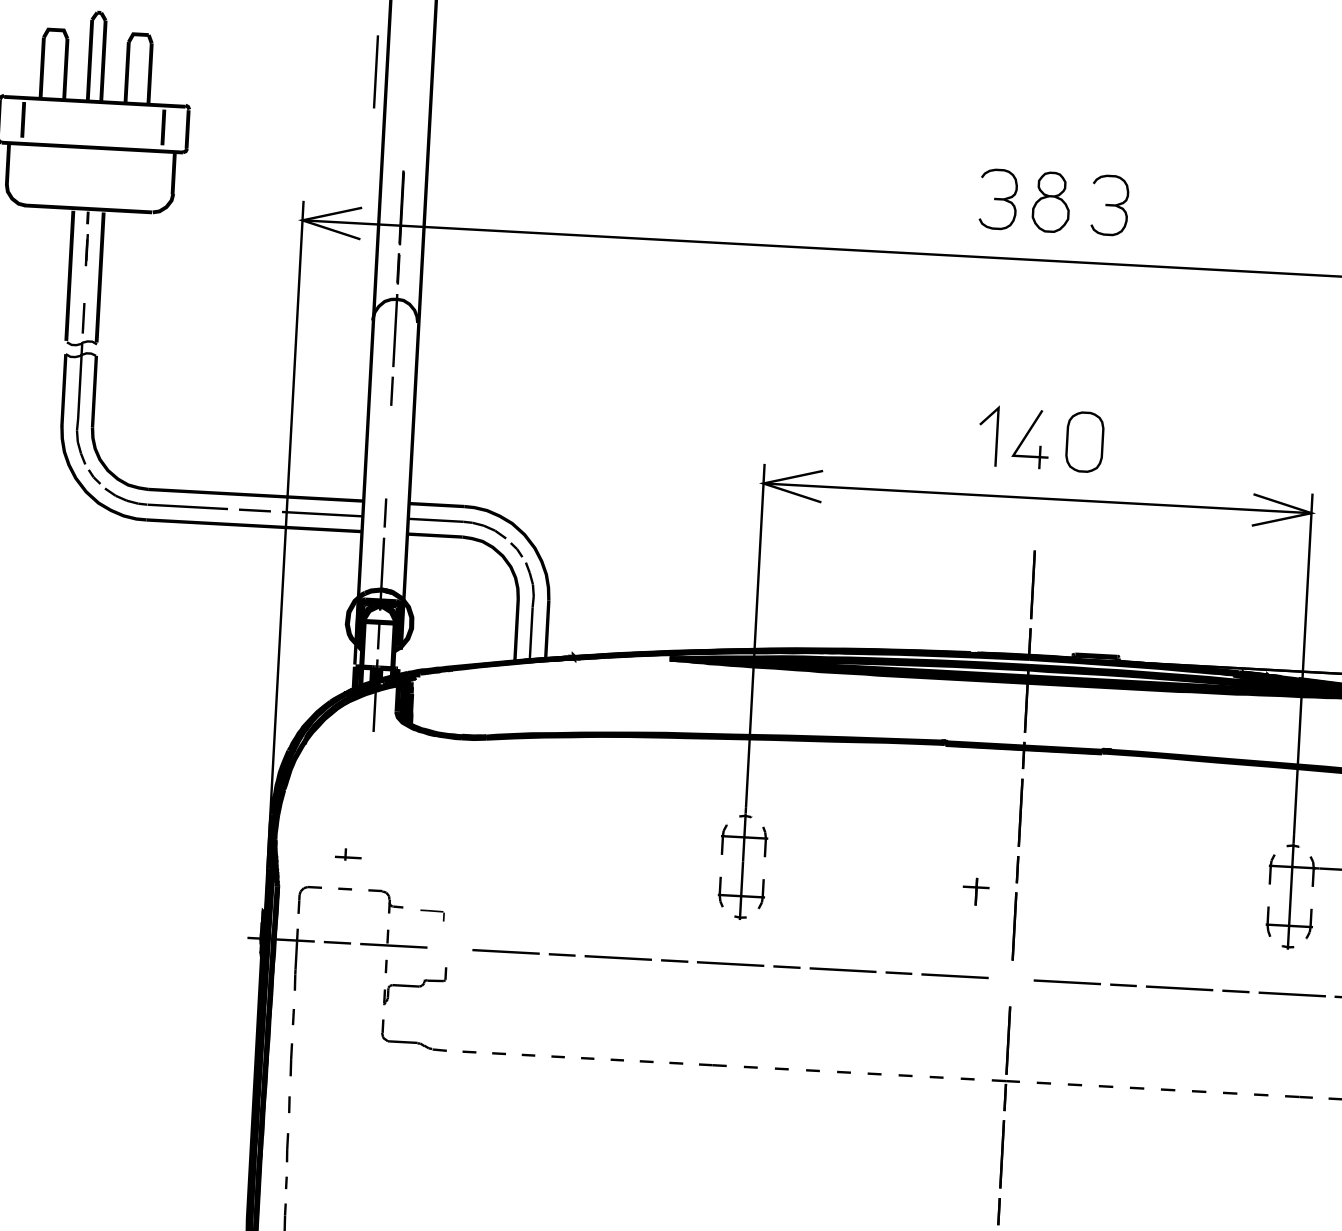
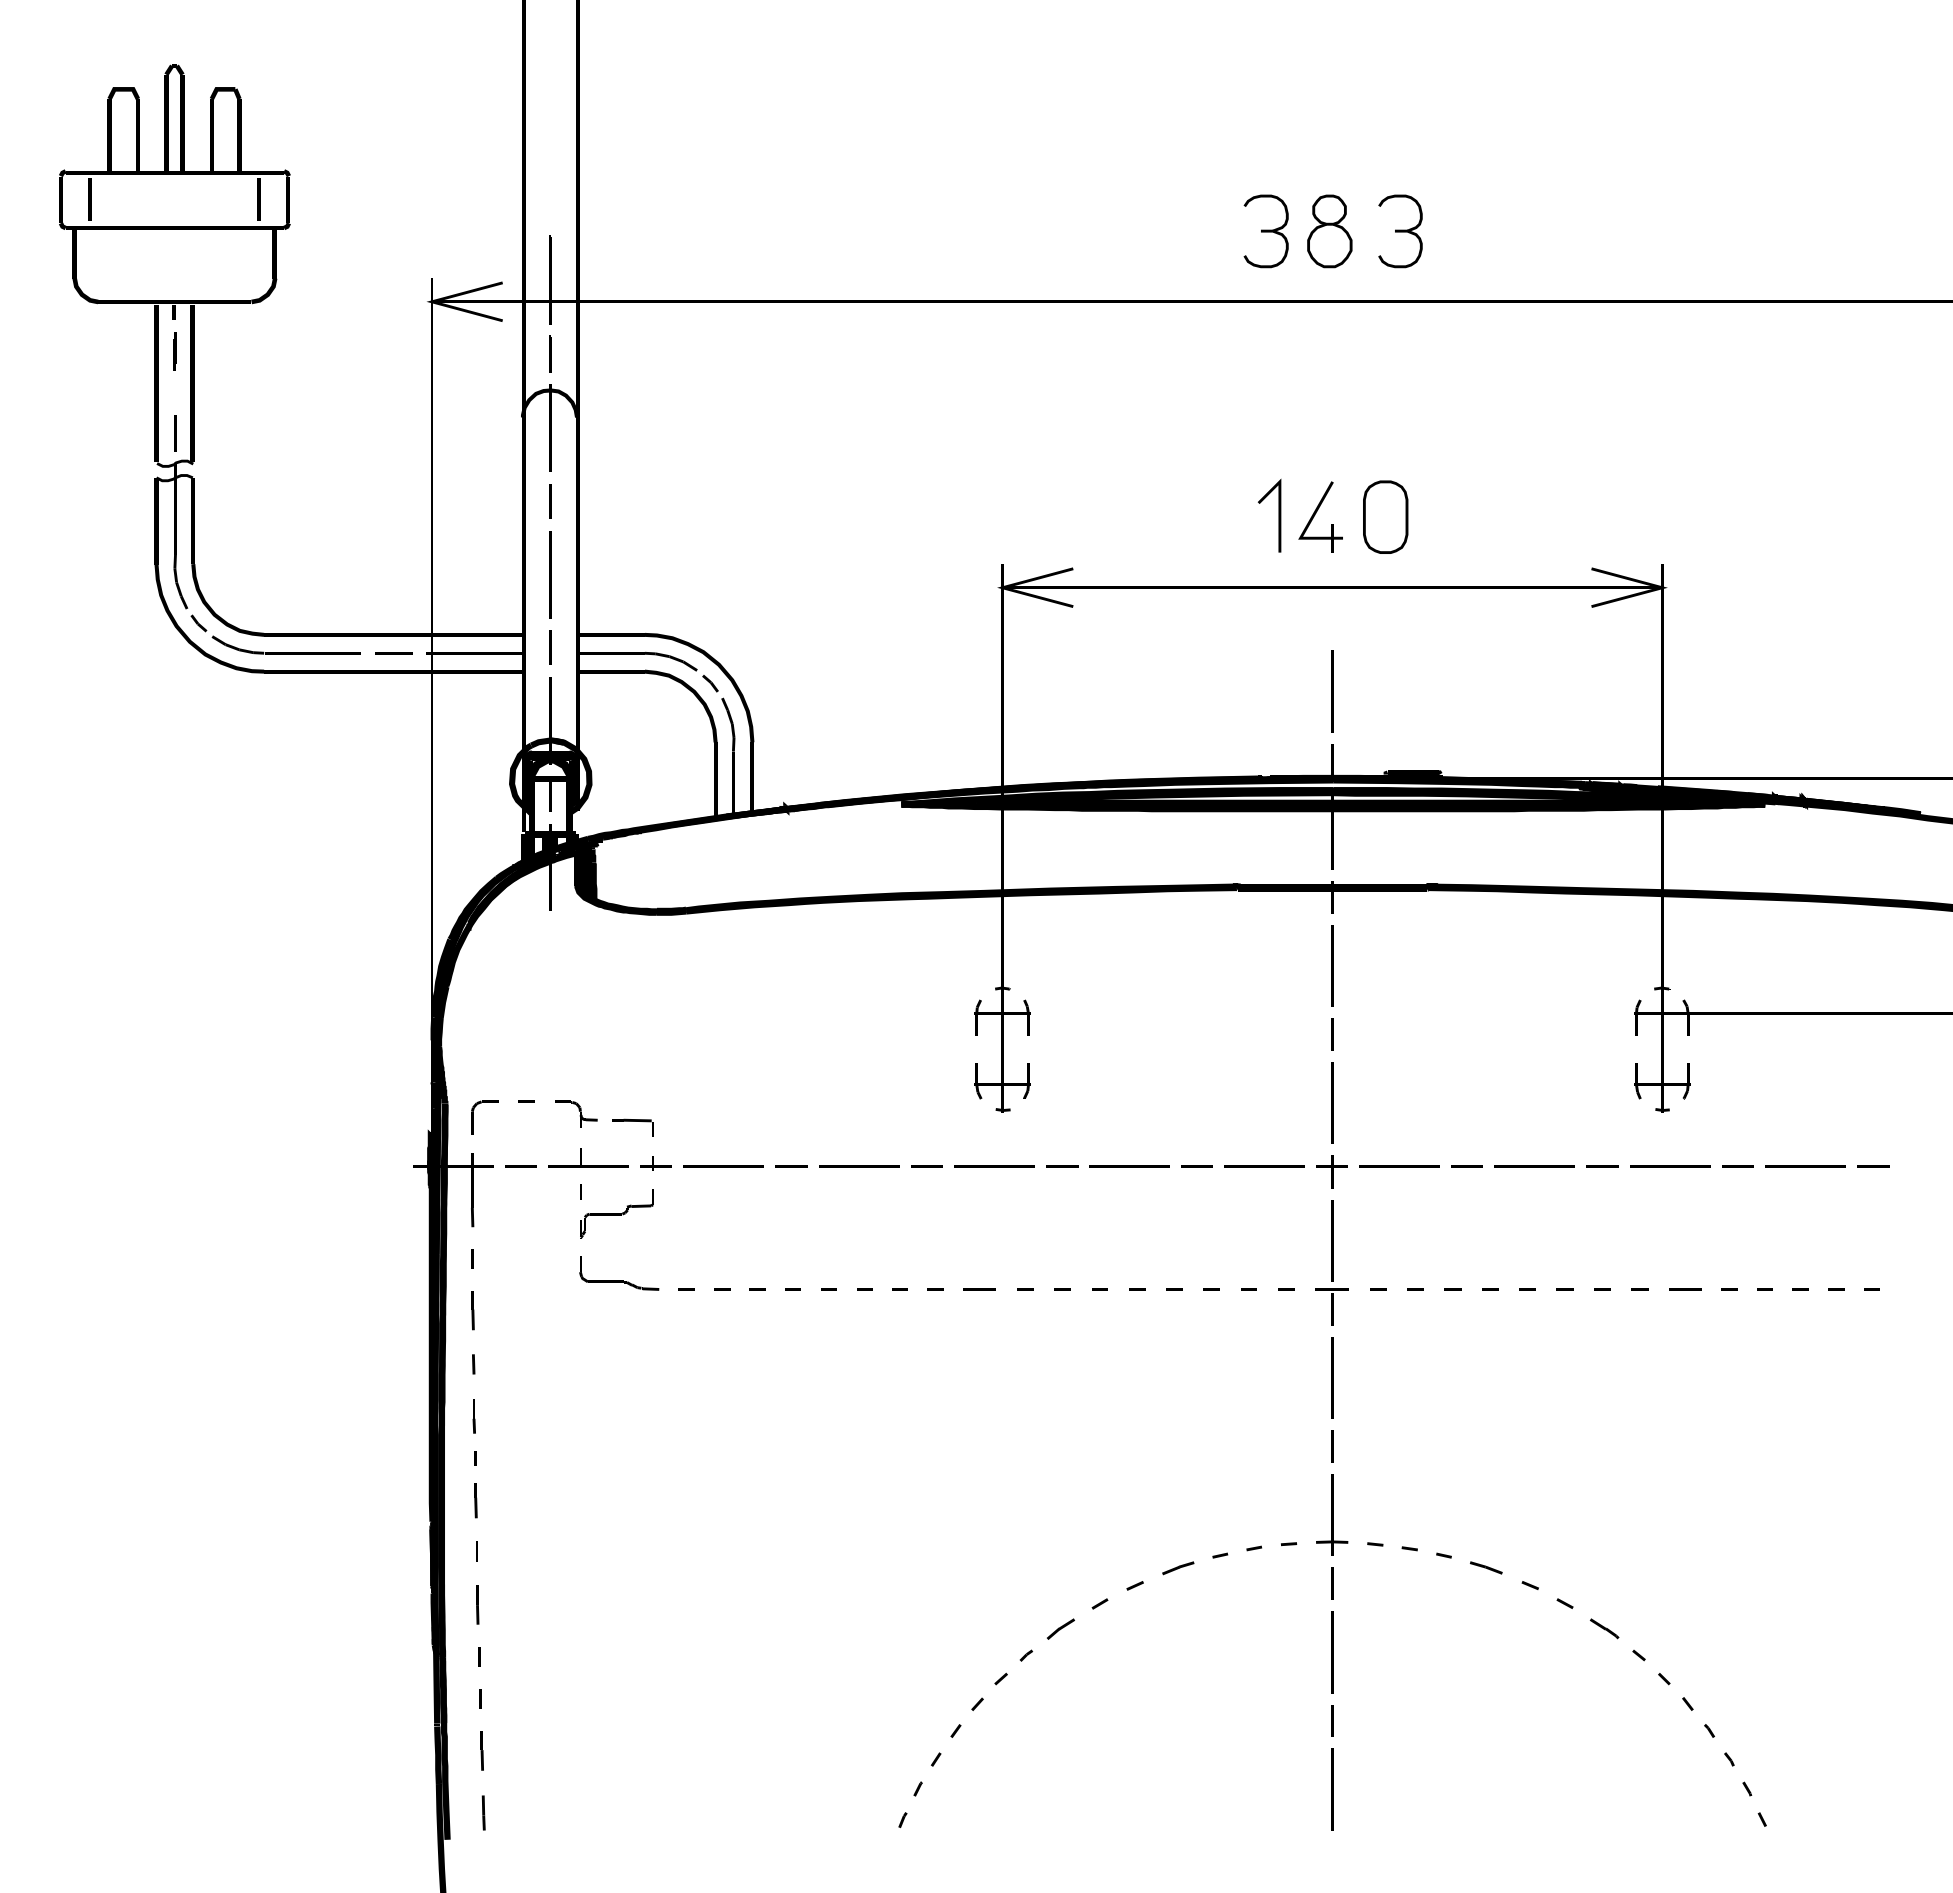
line: (375, 71) -> (550, 574), moved
part: (347, 854) -> (655, 1163), moved
part: (975, 891) -> (1331, 1171), moved
part: (431, 915) -> (632, 1127), size x1.43

